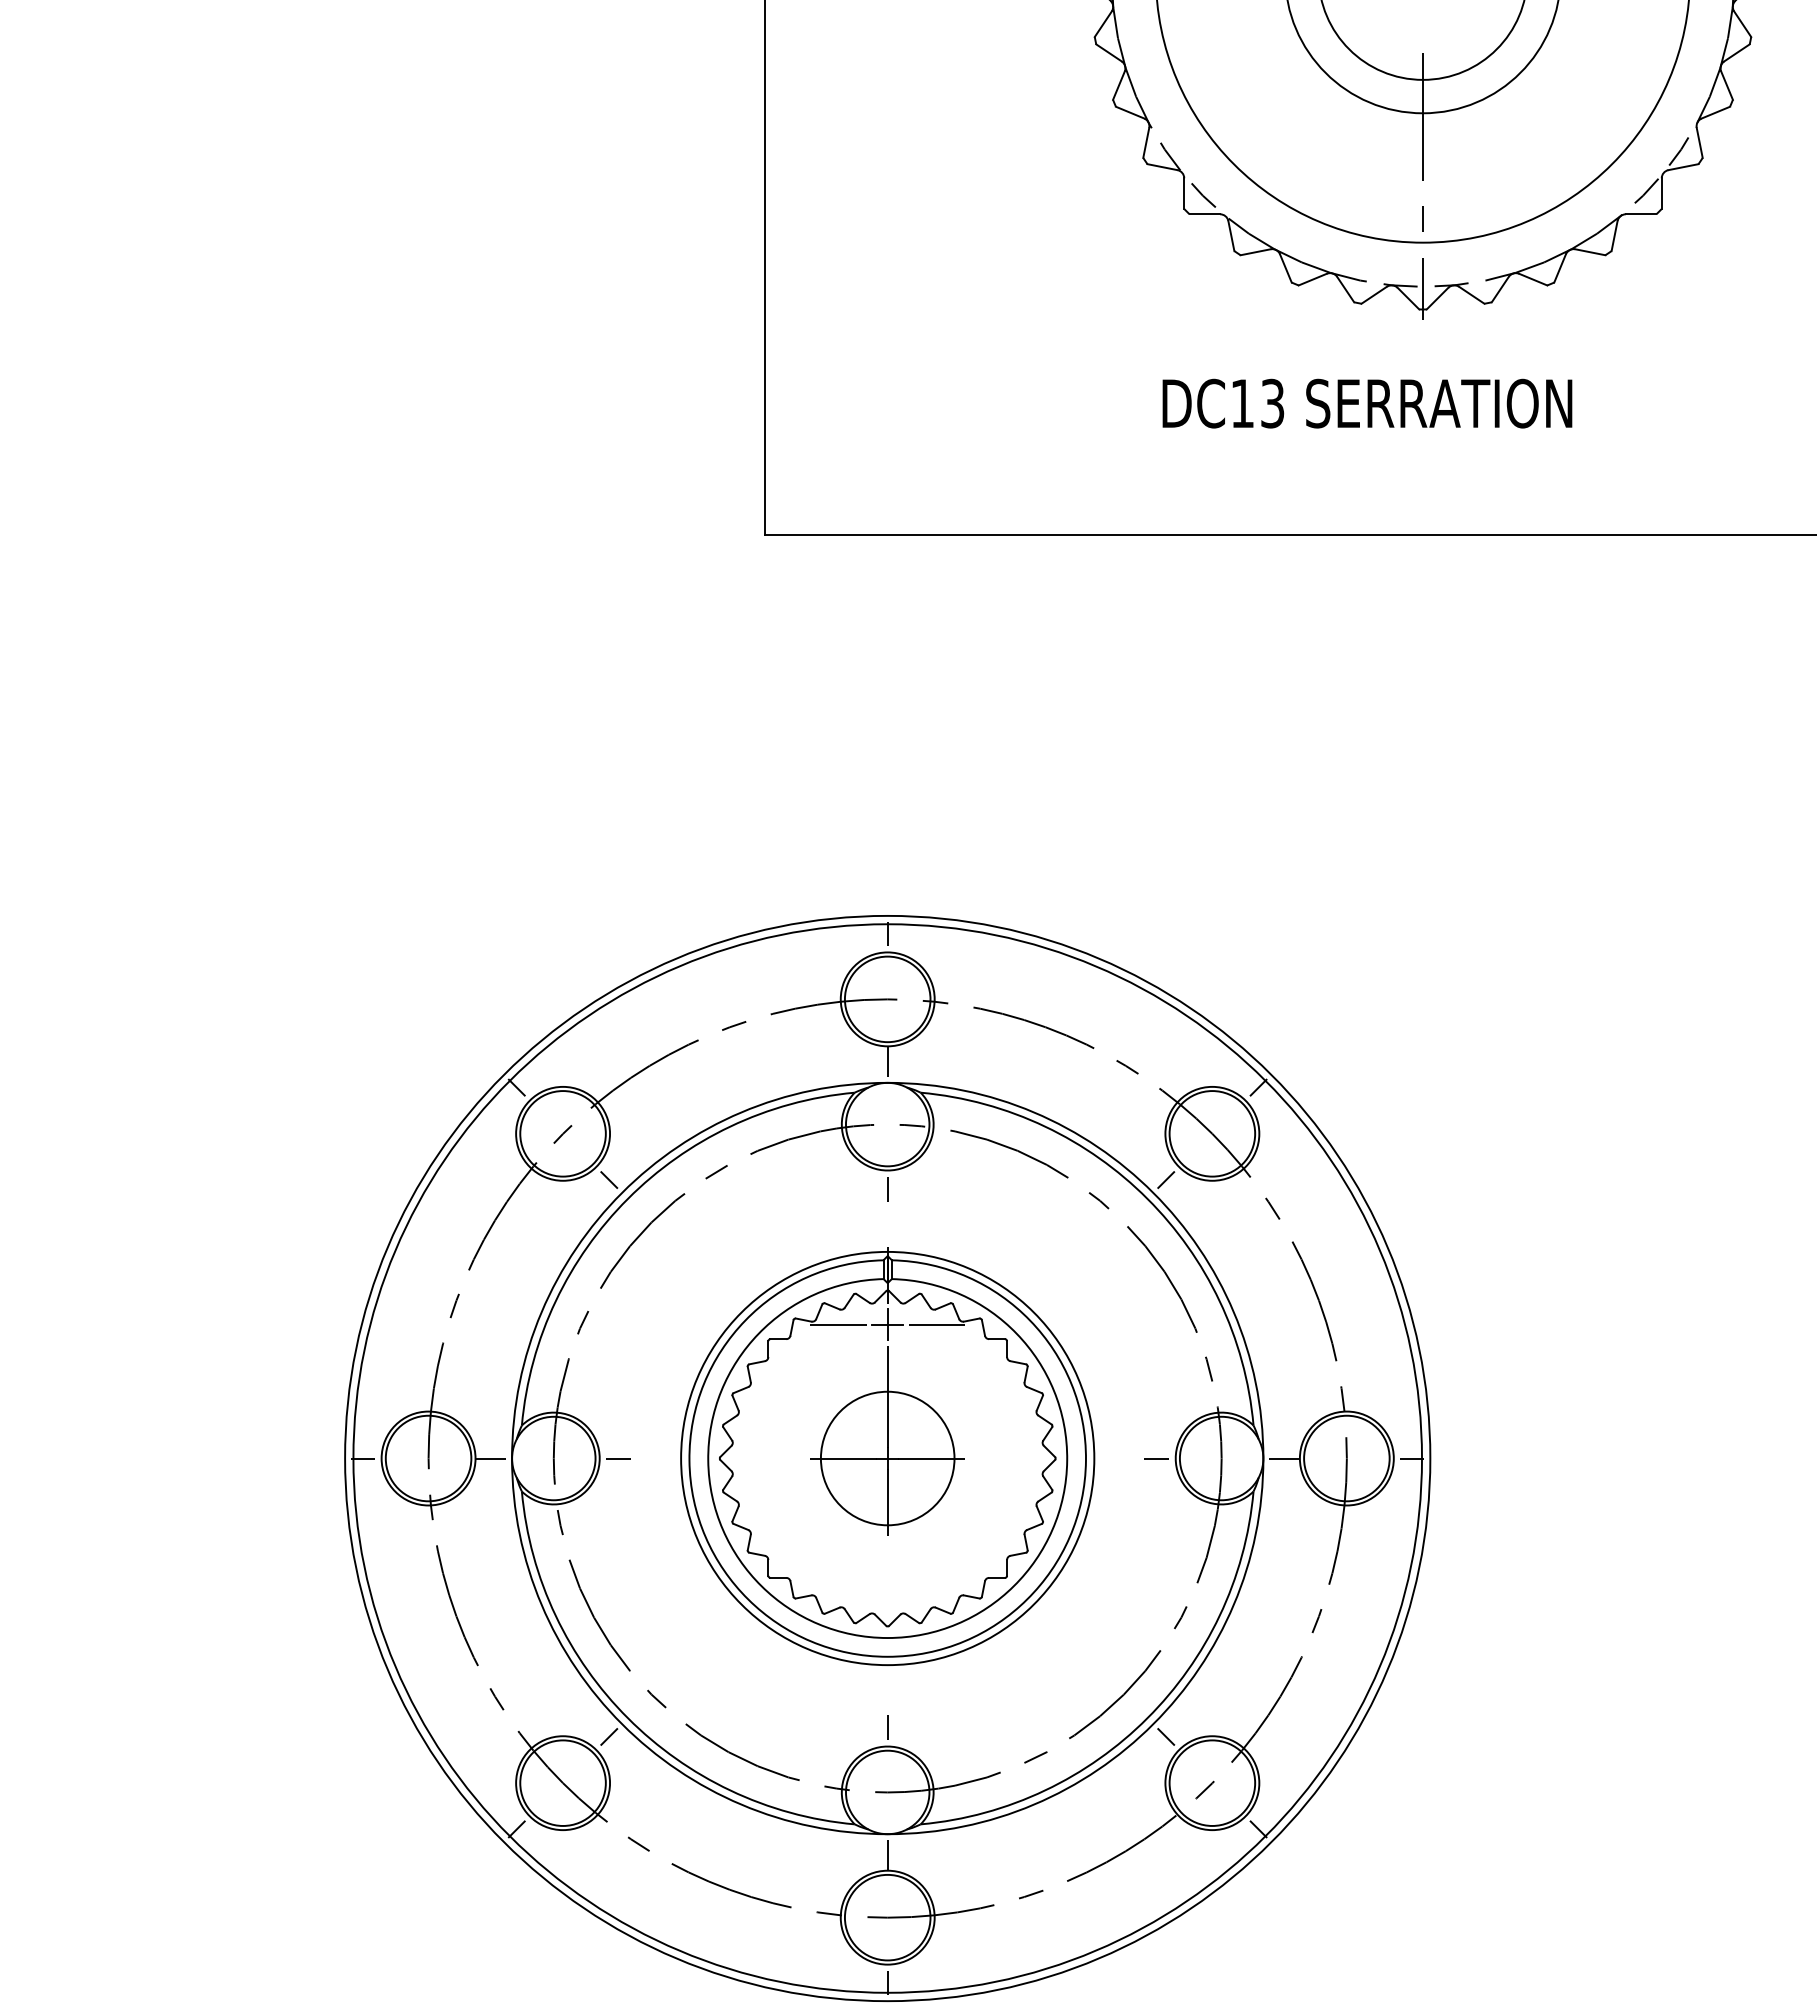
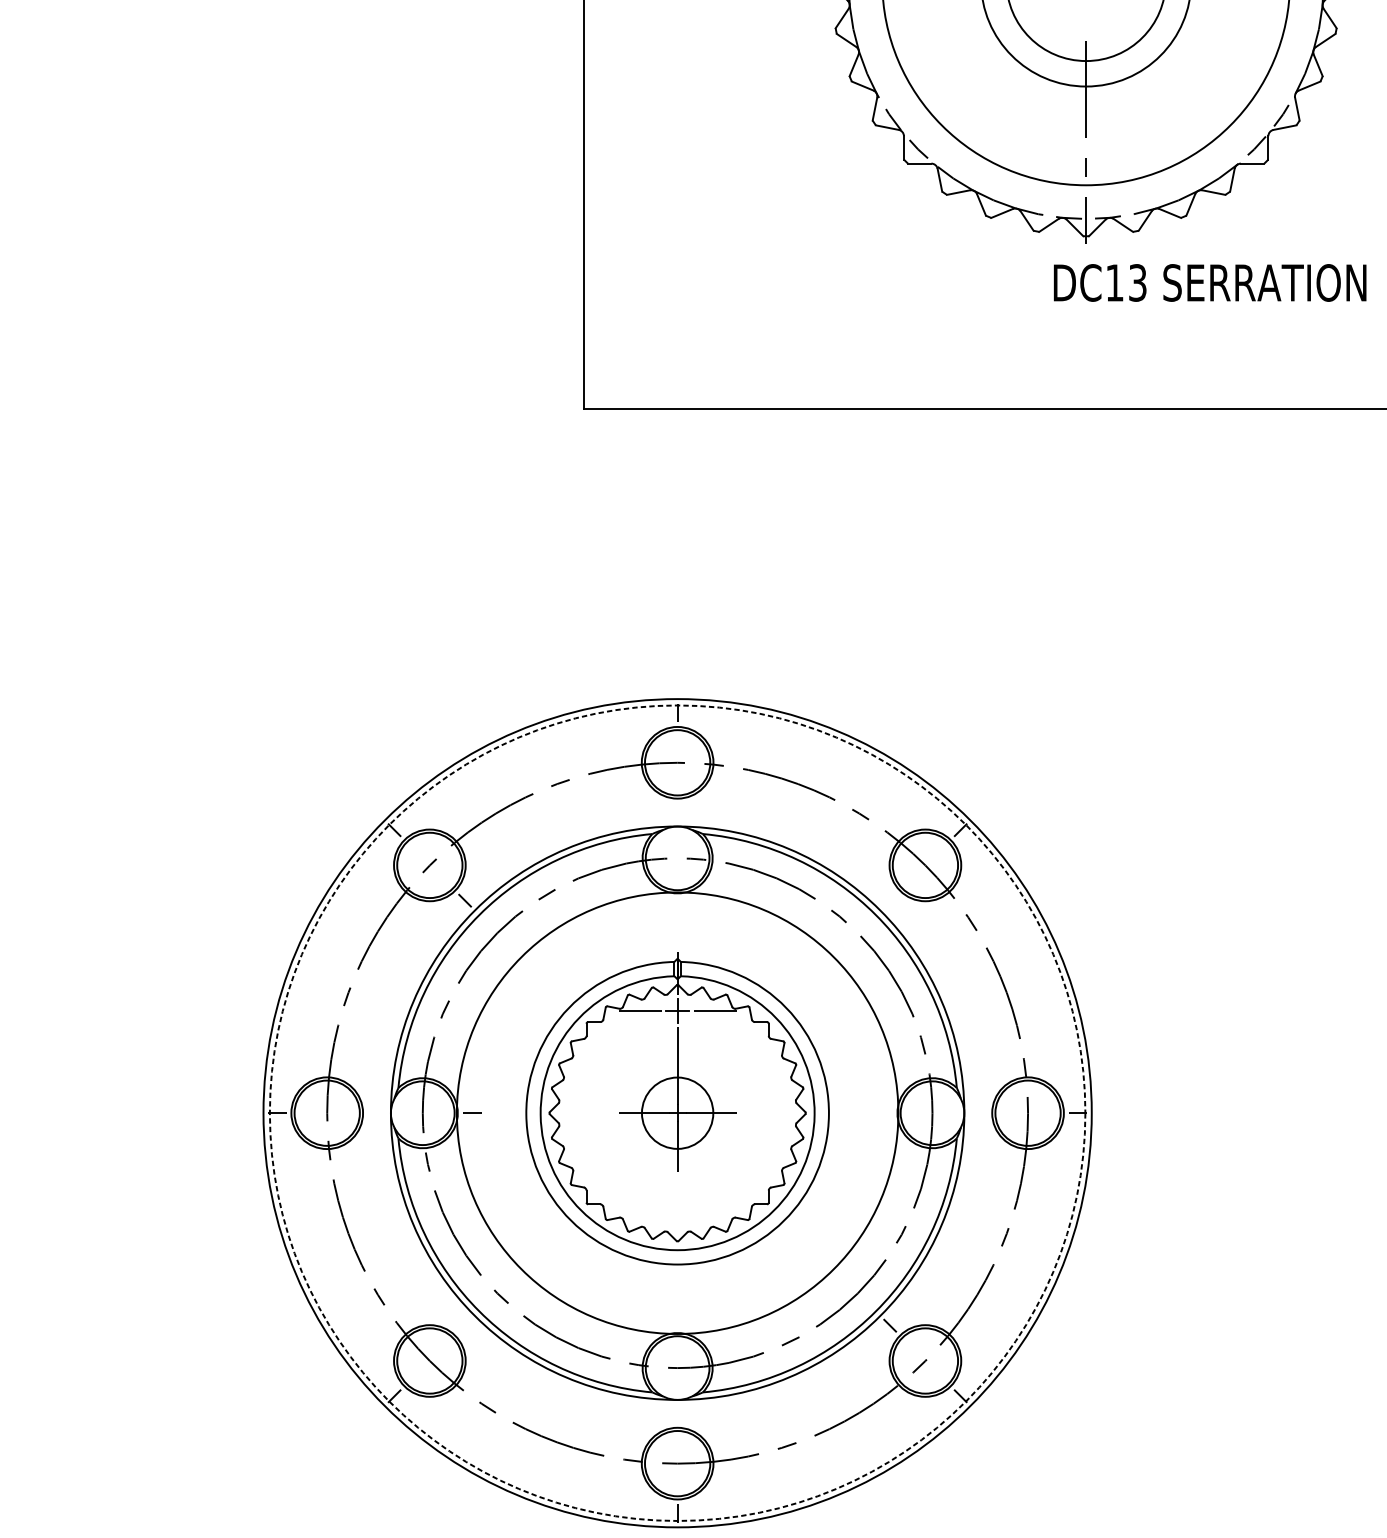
text: (1367, 403) -> (1210, 282), moved
line: (887, 1061) -> (677, 810), removed
line: (1165, 1179) -> (889, 900), removed
line: (887, 1189) -> (677, 907), removed
line: (491, 1458) -> (375, 1113), removed
circle: (887, 1458) -> (677, 1113), size x0.7
circle: (887, 1458) -> (677, 1113), size x1.4
circle: (887, 1458) -> (677, 1113), solid -> dashed
line: (1156, 1458) -> (882, 1113), removed
line: (1284, 1458) -> (980, 1113), removed
line: (887, 1727) -> (677, 1318), removed
line: (608, 1736) -> (464, 1325), removed
line: (887, 1854) -> (677, 1415), removed

